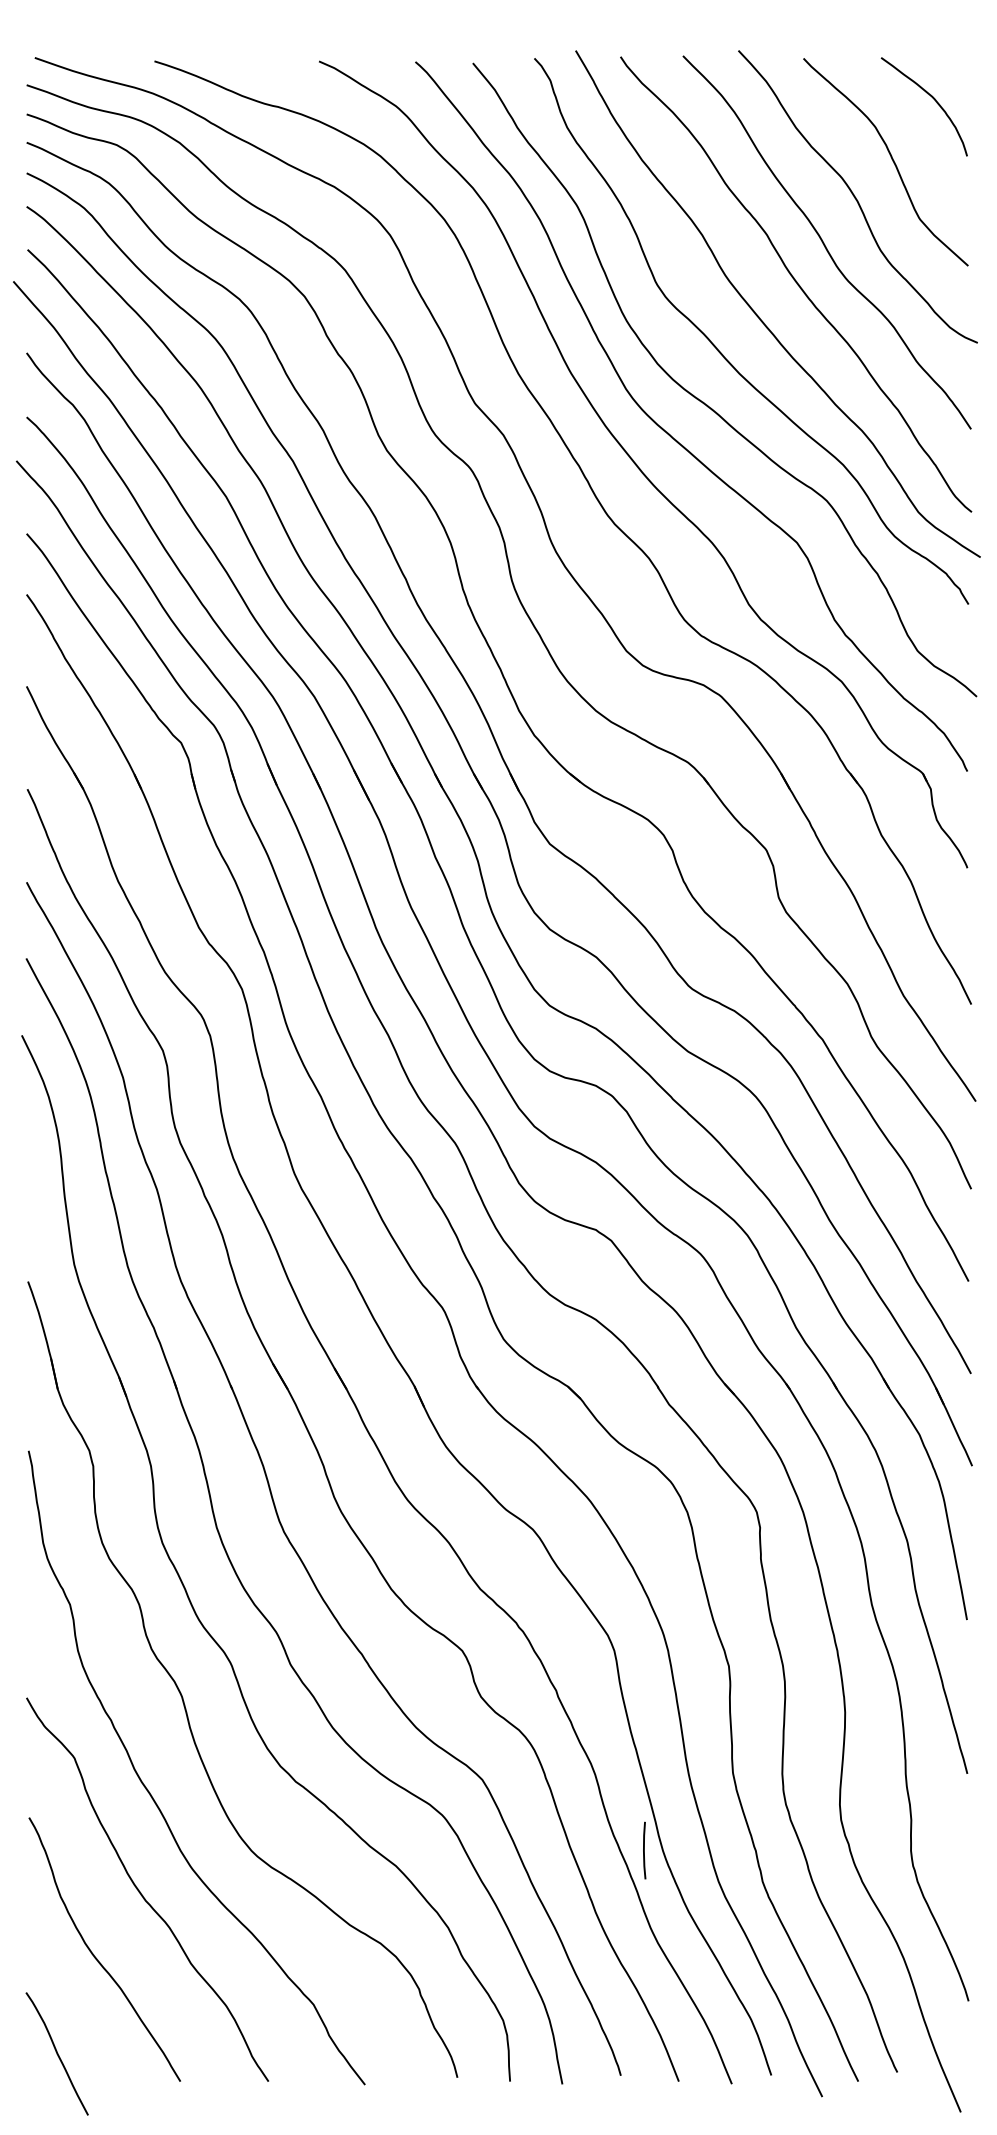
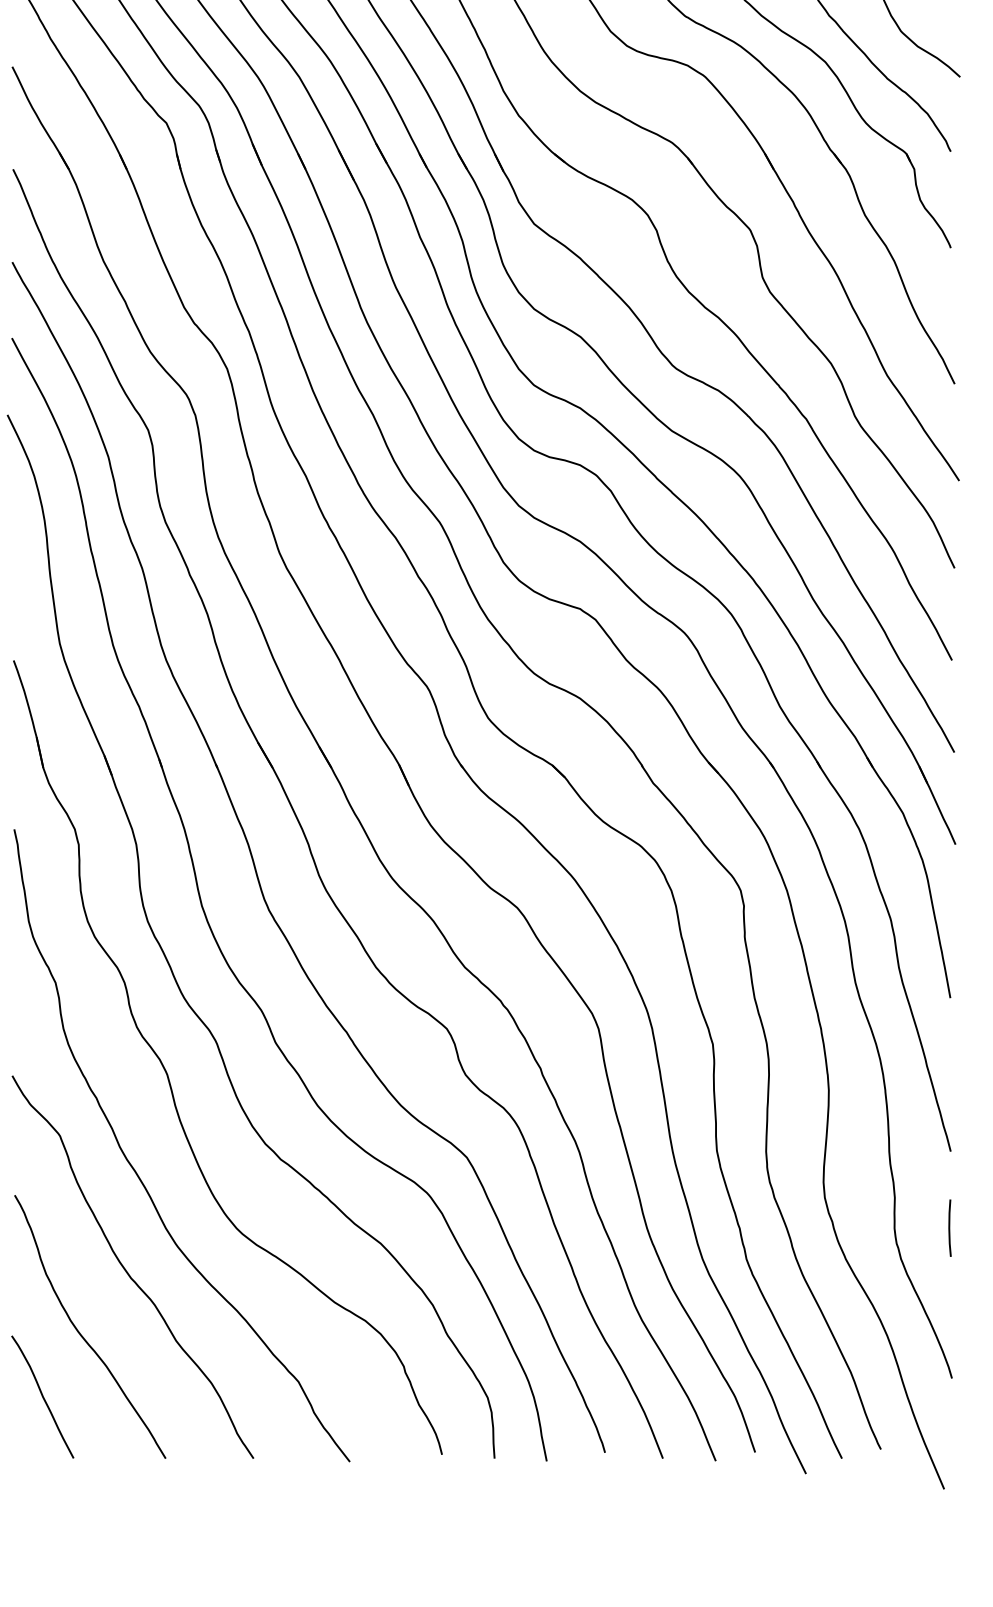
line: (644, 1850) -> (949, 1228), moved
curve: (56, 2053) -> (42, 1396), moved

